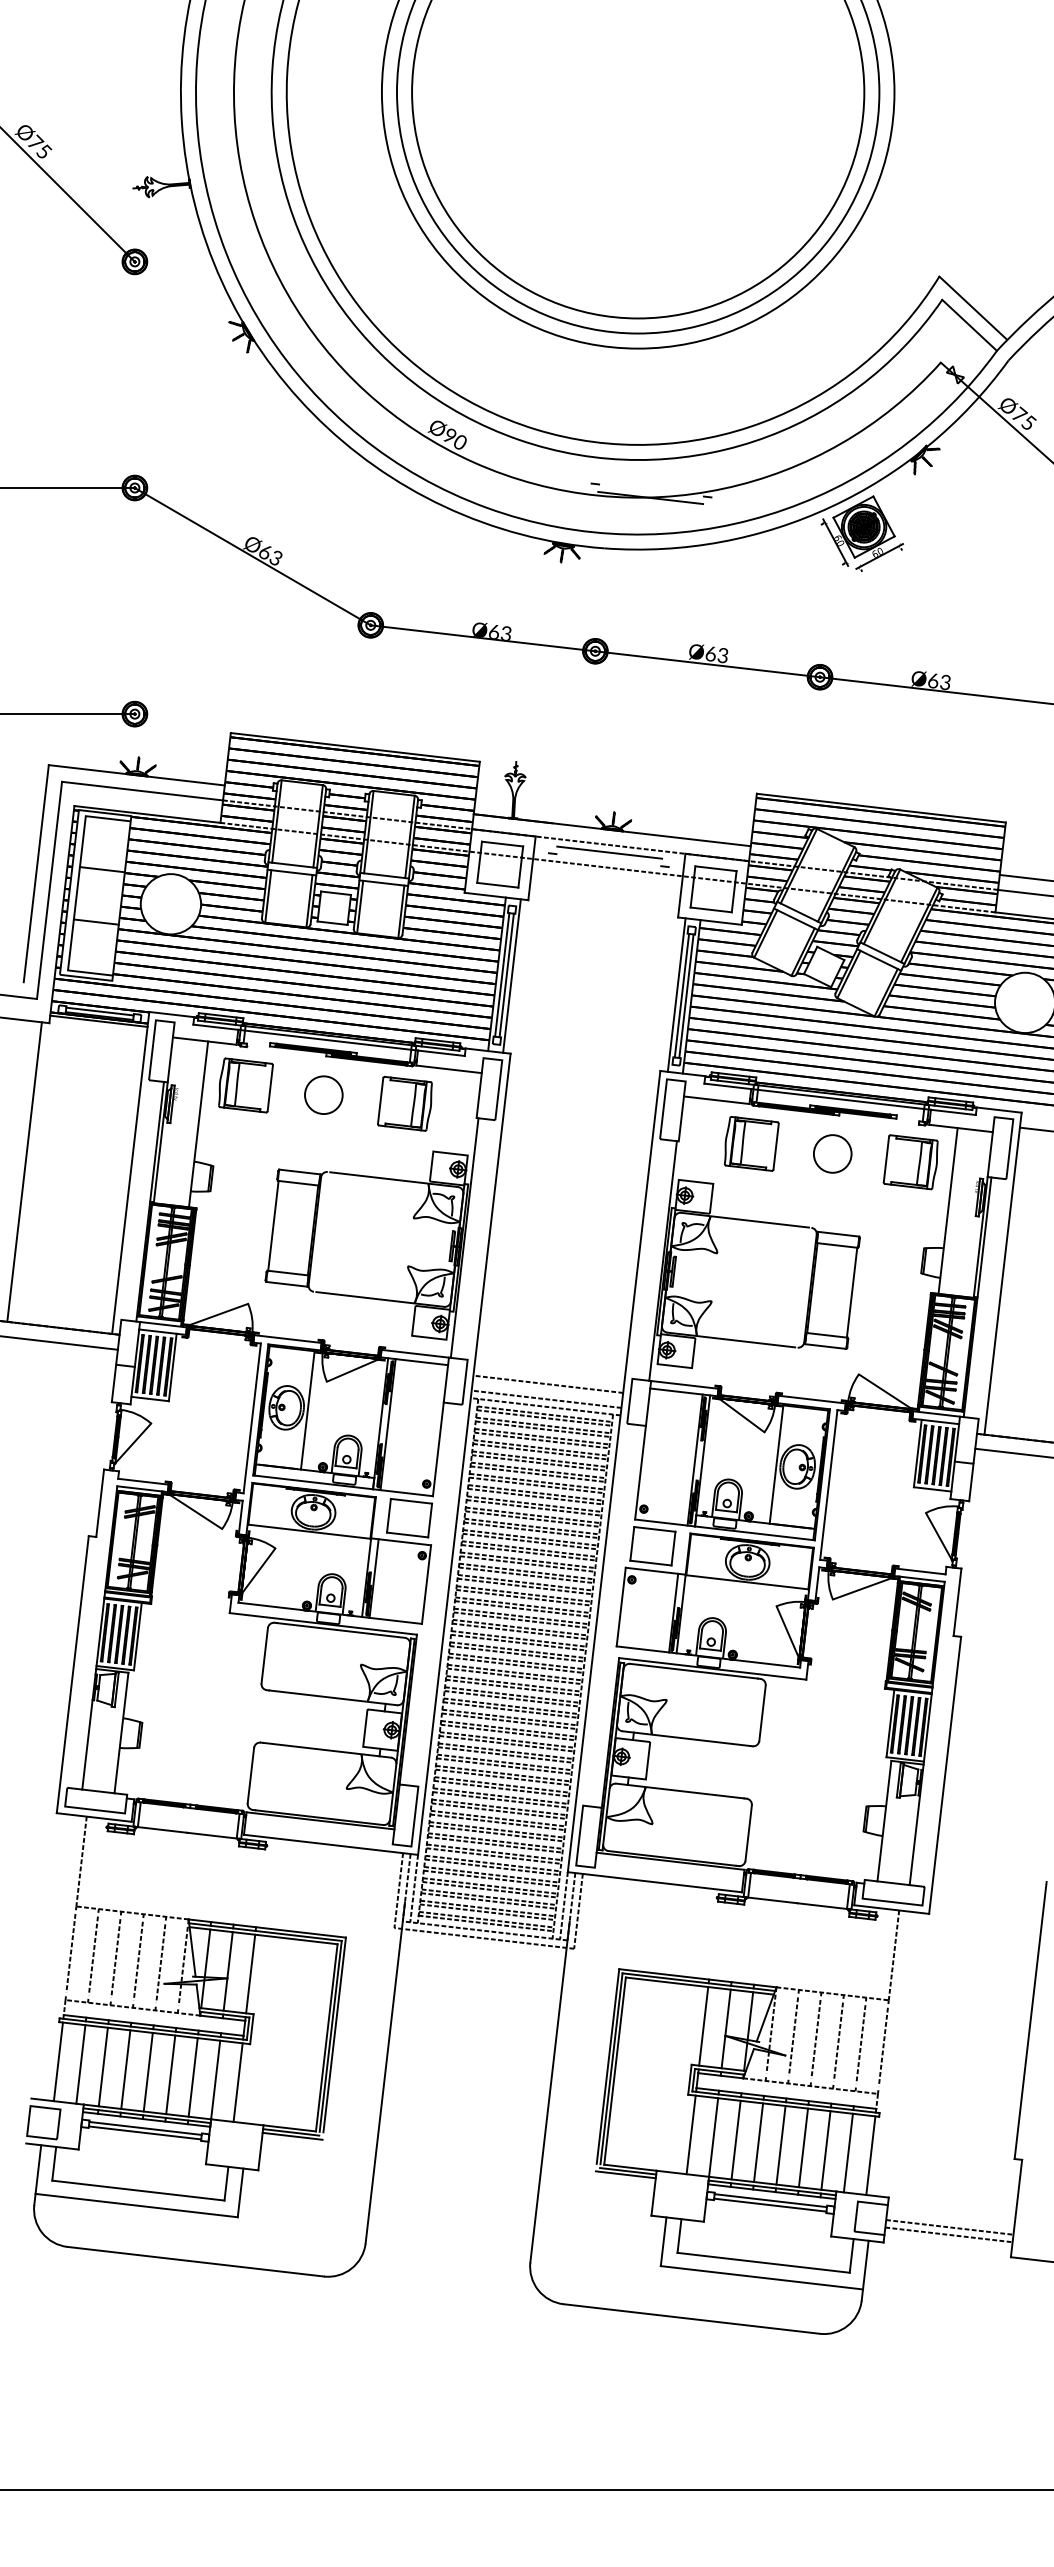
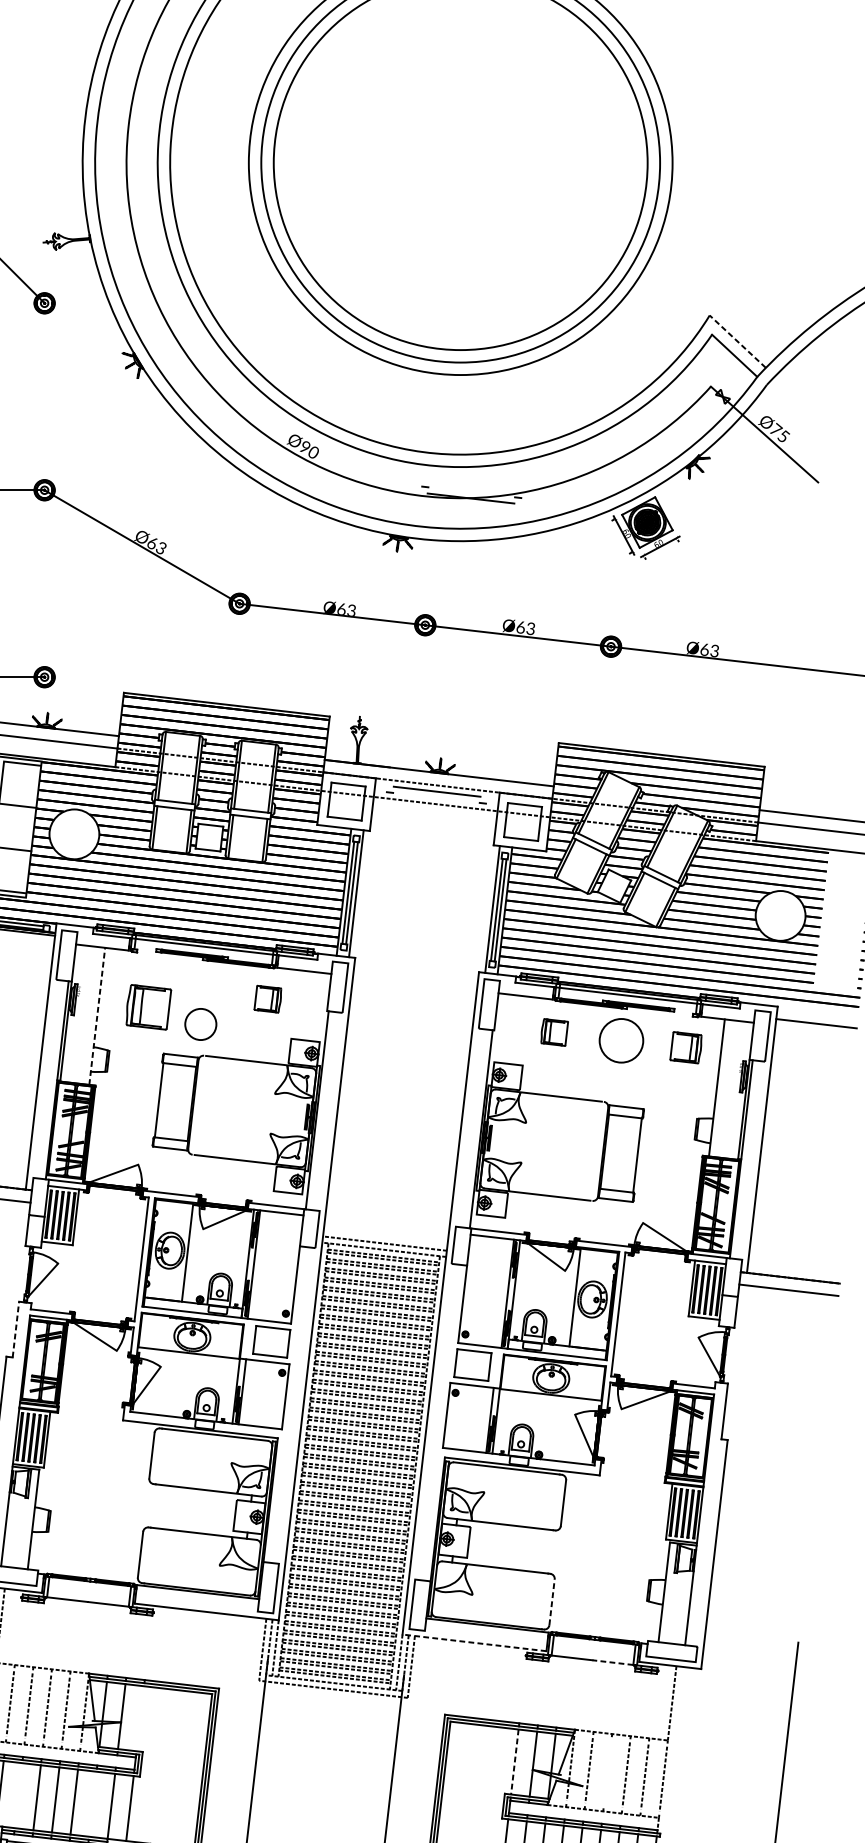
line: (972, 307) -> (737, 341), solid -> dashed
part: (245, 1085) -> (148, 1007), moved
circle: (323, 1094) -> (200, 1023), moved
part: (404, 1103) -> (267, 999), size x0.6
line: (198, 1123) -> (97, 1015), solid -> dashed
part: (751, 1143) -> (554, 1032), size x0.6
circle: (832, 1153) -> (621, 1040), size x1.4
part: (910, 1162) -> (685, 1047), size x0.7
line: (548, 1383) -> (386, 1230), removed
line: (100, 1503) -> (16, 1329), solid -> dashed
line: (748, 1833) -> (551, 1602), solid -> dashed
line: (654, 1882) -> (474, 1643), solid -> dashed
line: (822, 1906) -> (613, 1662), solid -> dashed
line: (250, 1973) -> (140, 1718), removed
line: (703, 2026) -> (514, 1762), solid -> dashed
line: (815, 2039) -> (607, 1772), removed
line: (102, 2066) -> (17, 1795), removed
line: (192, 2077) -> (92, 1804), removed

